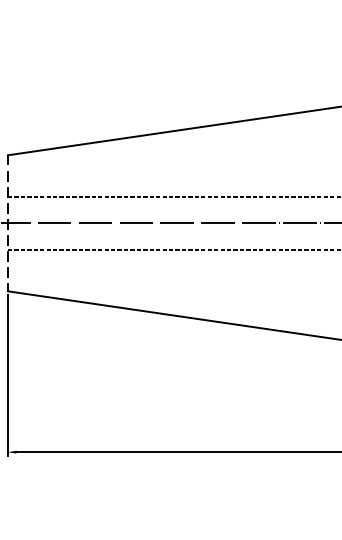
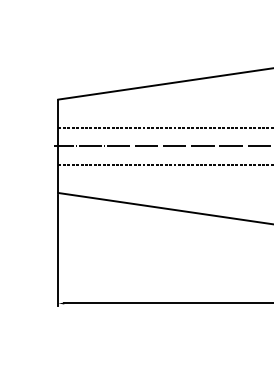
line: (7, 223) -> (58, 146), dashed -> solid

